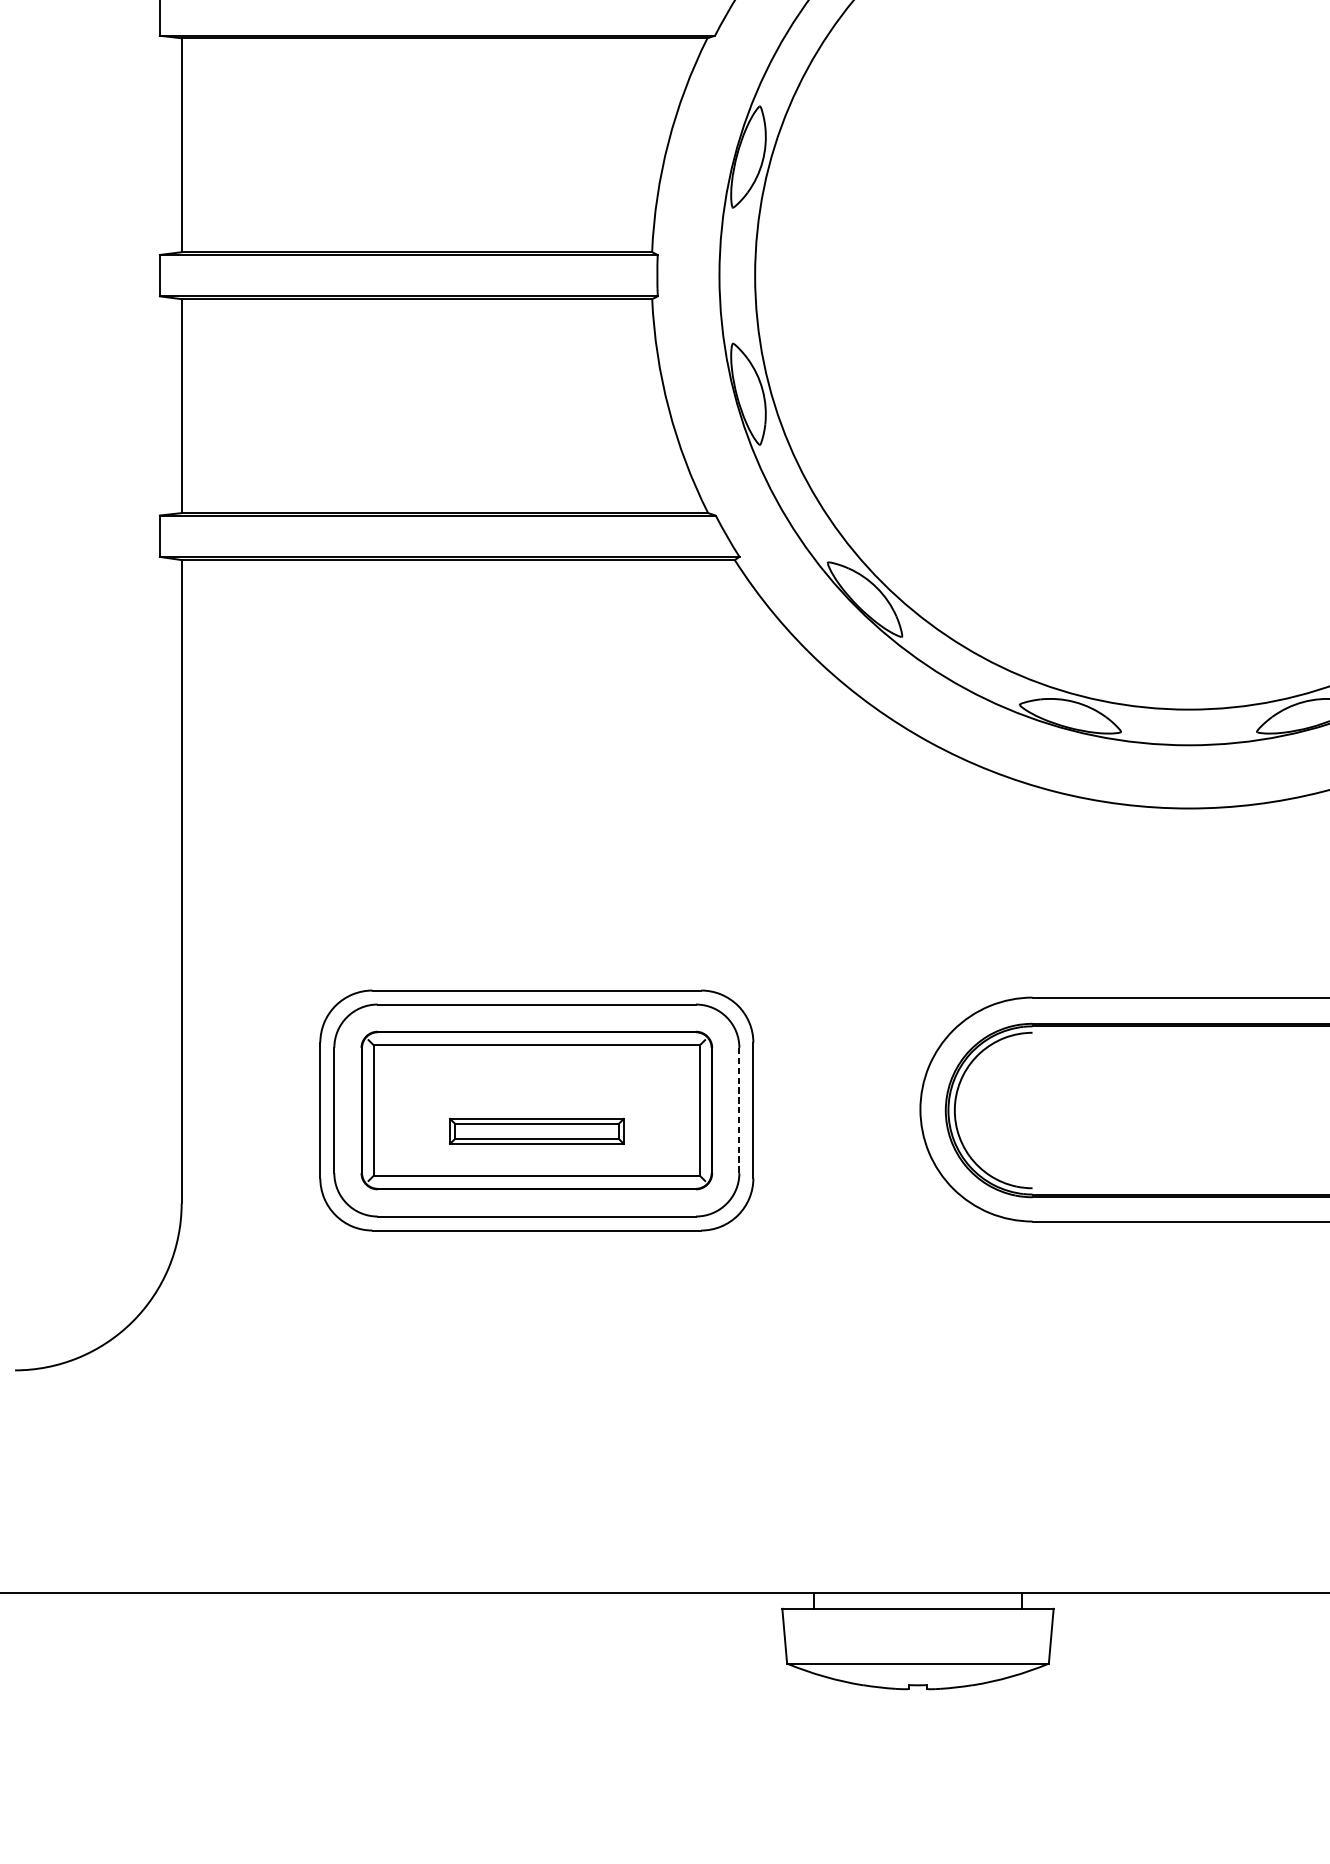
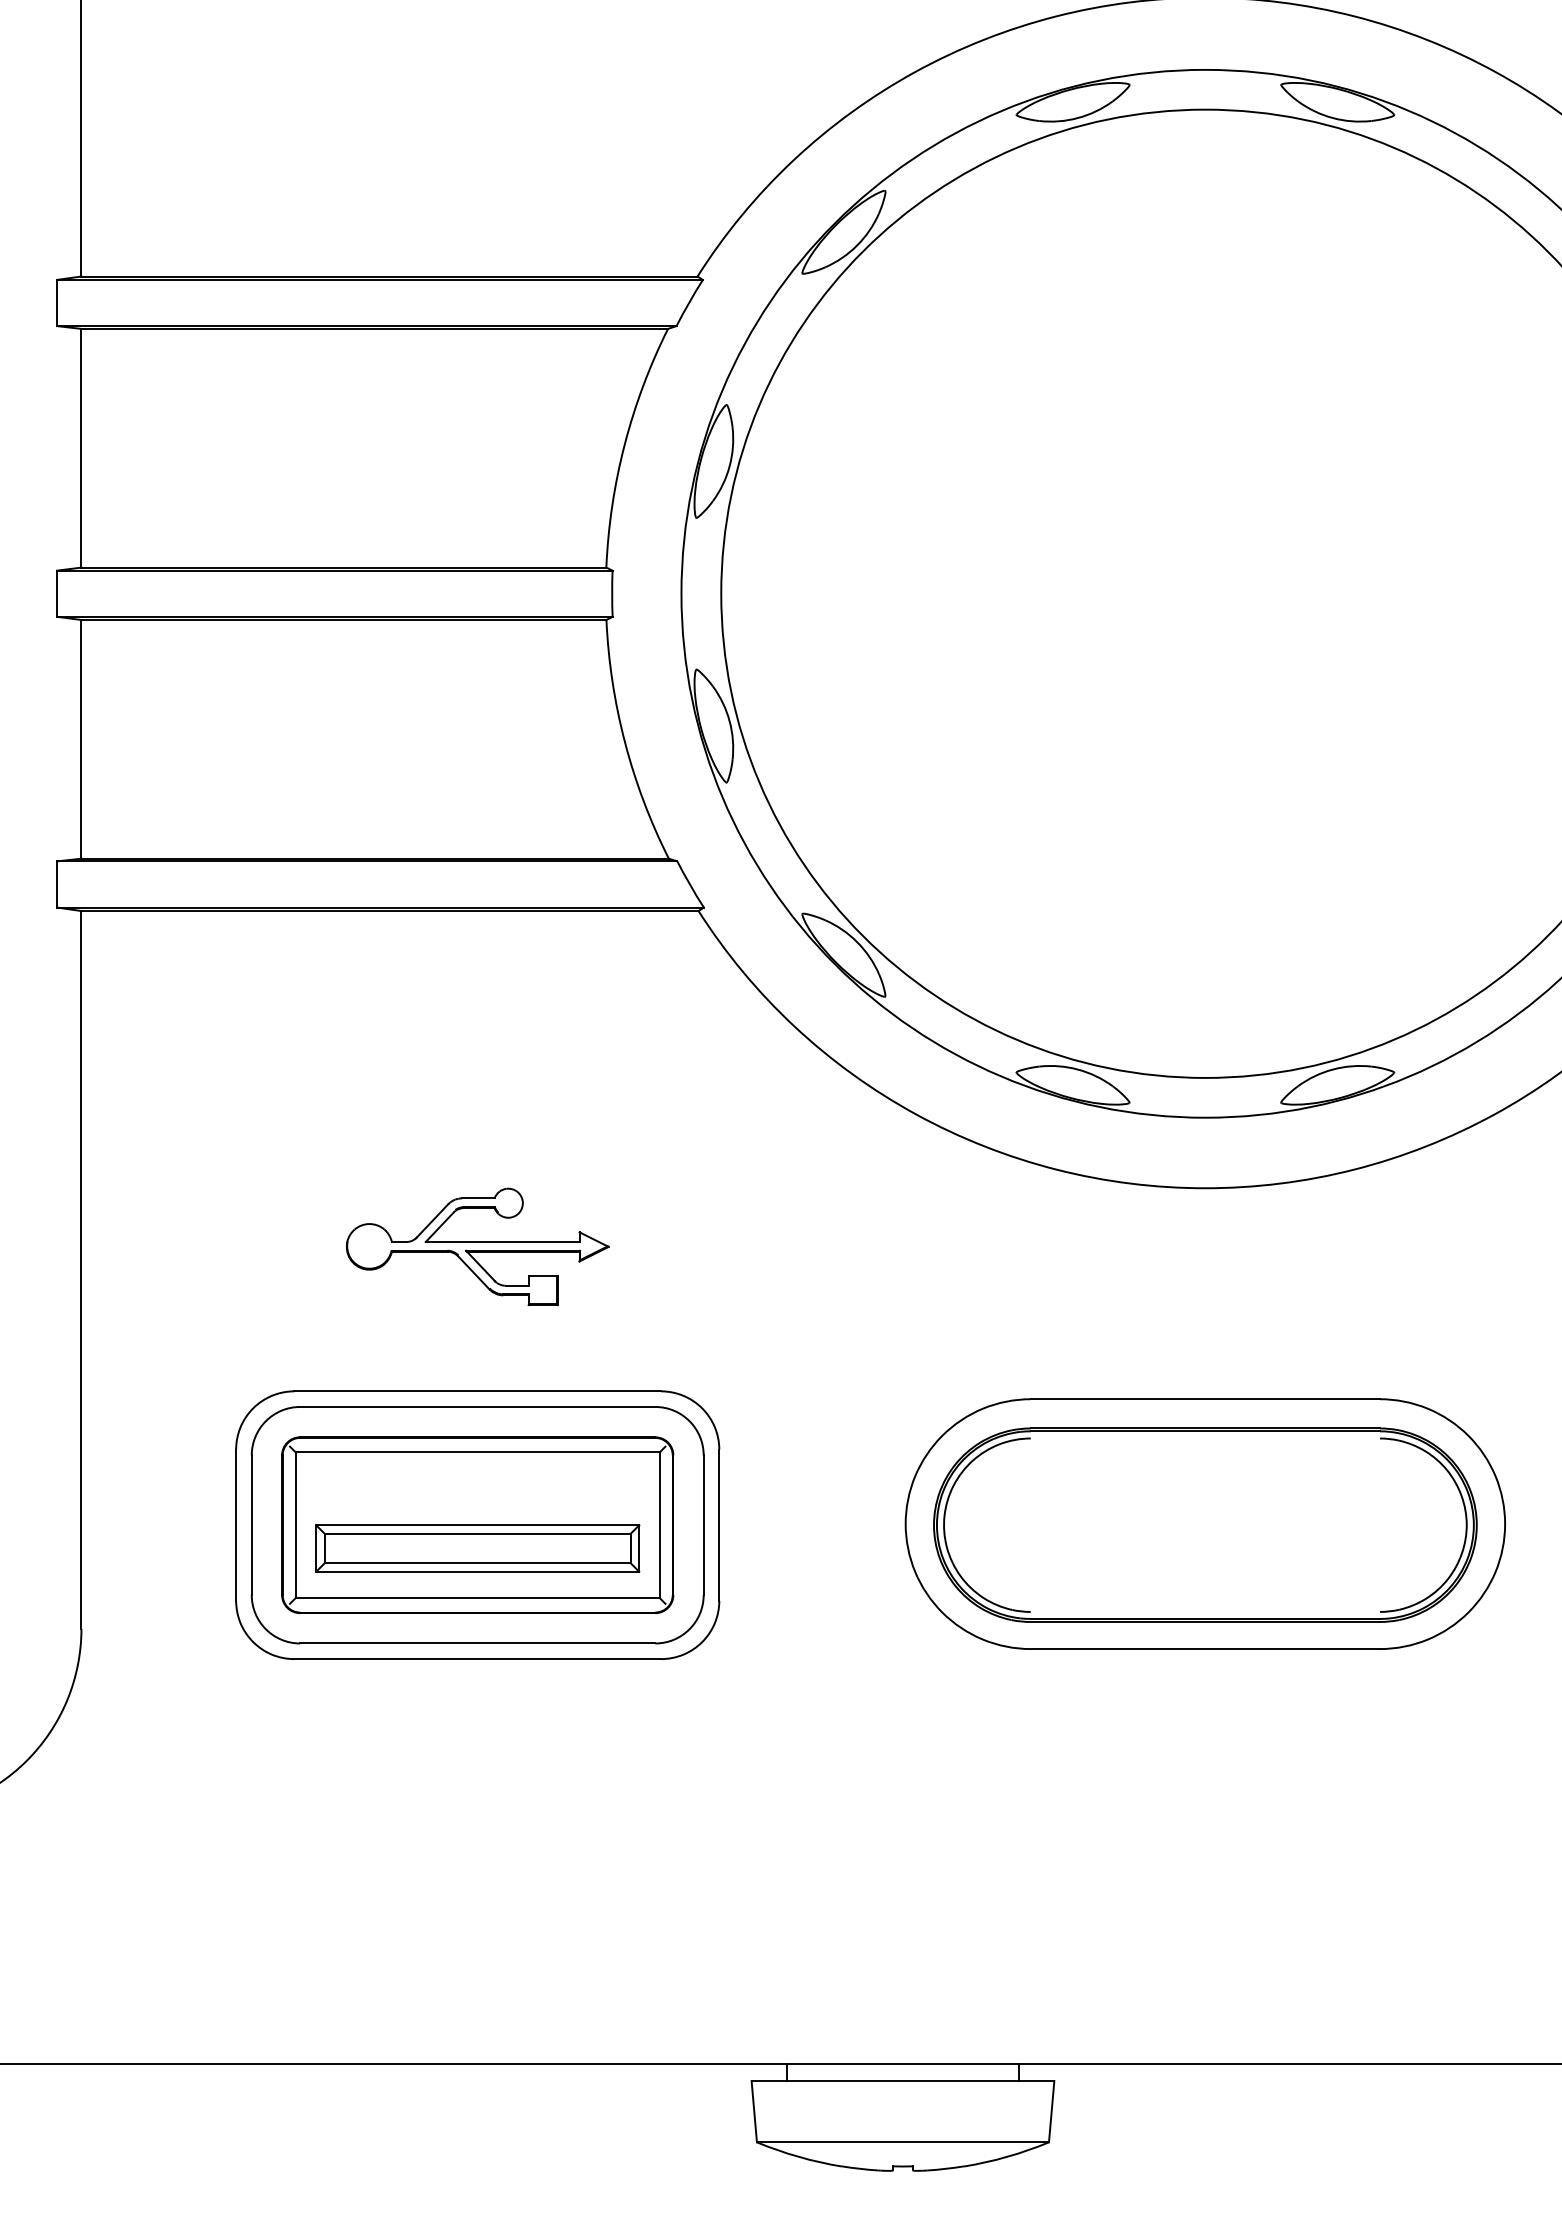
part: (536, 860) -> (477, 1246), added
line: (739, 1110) -> (703, 1525), dashed -> solid
part: (536, 1131) -> (477, 1548), size x1.67

